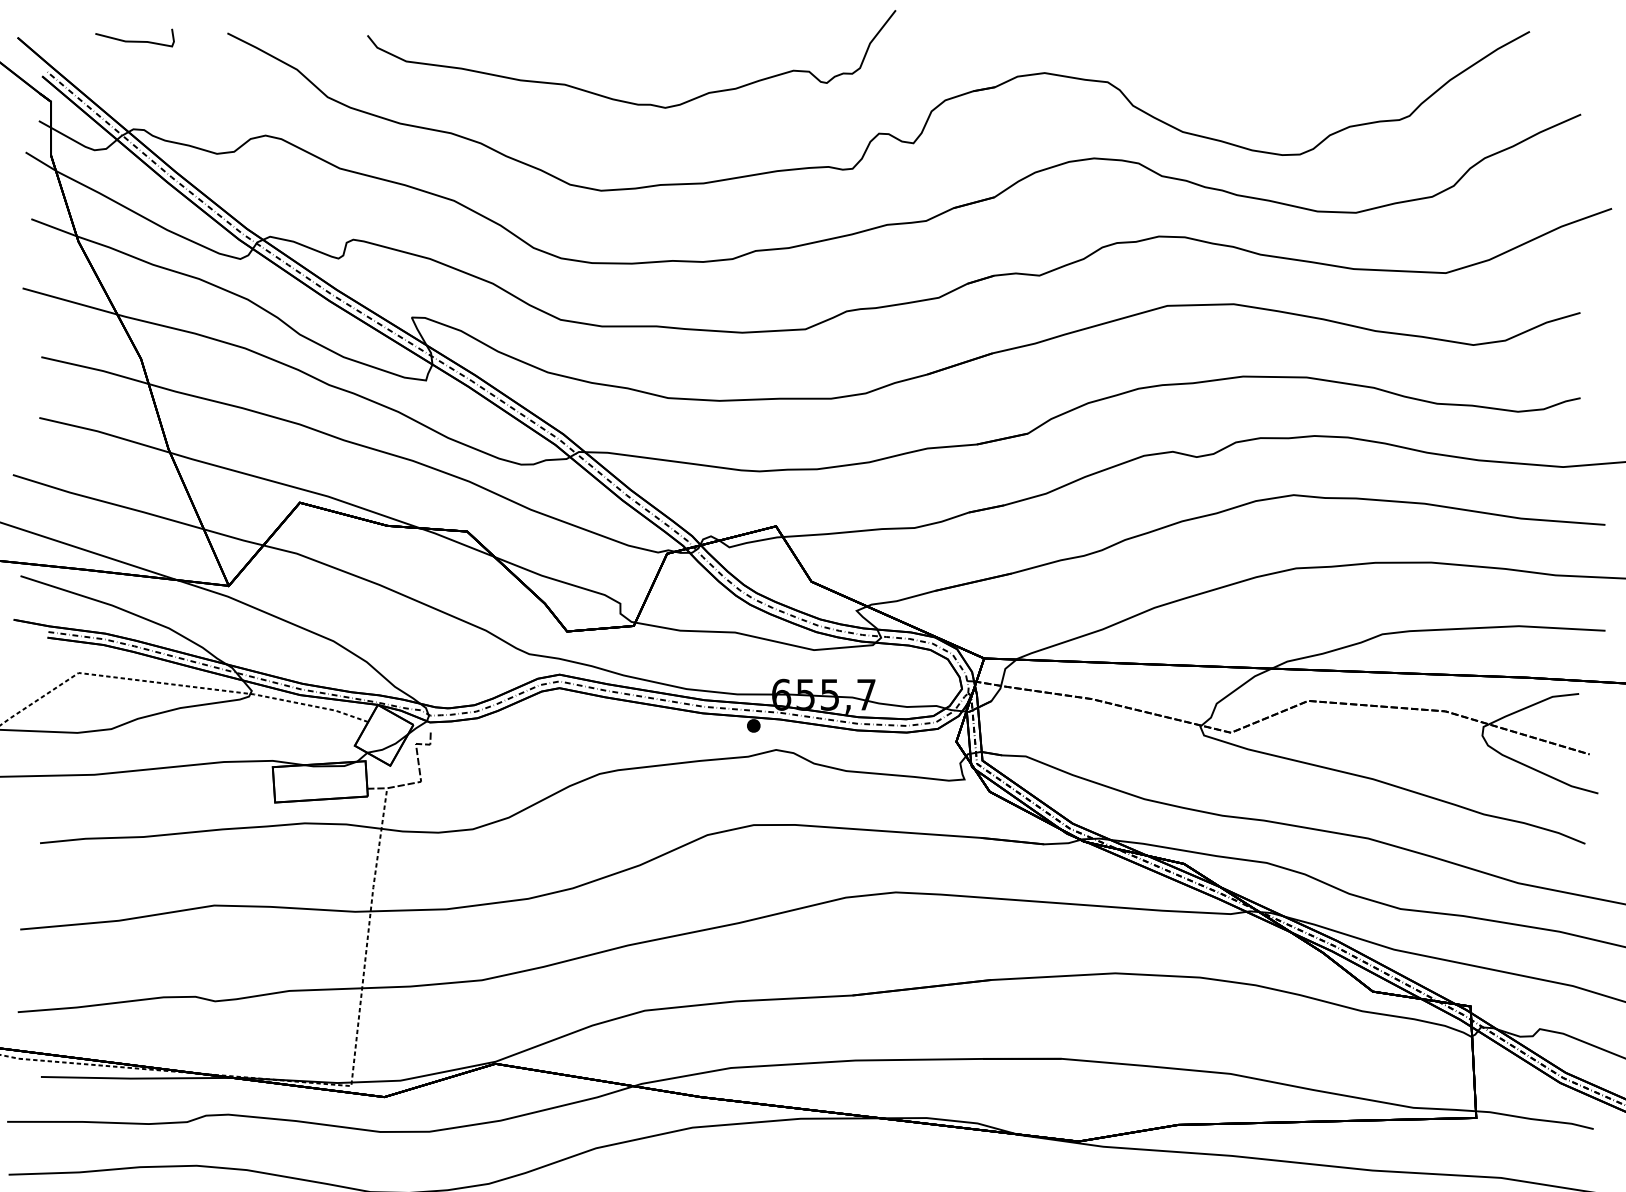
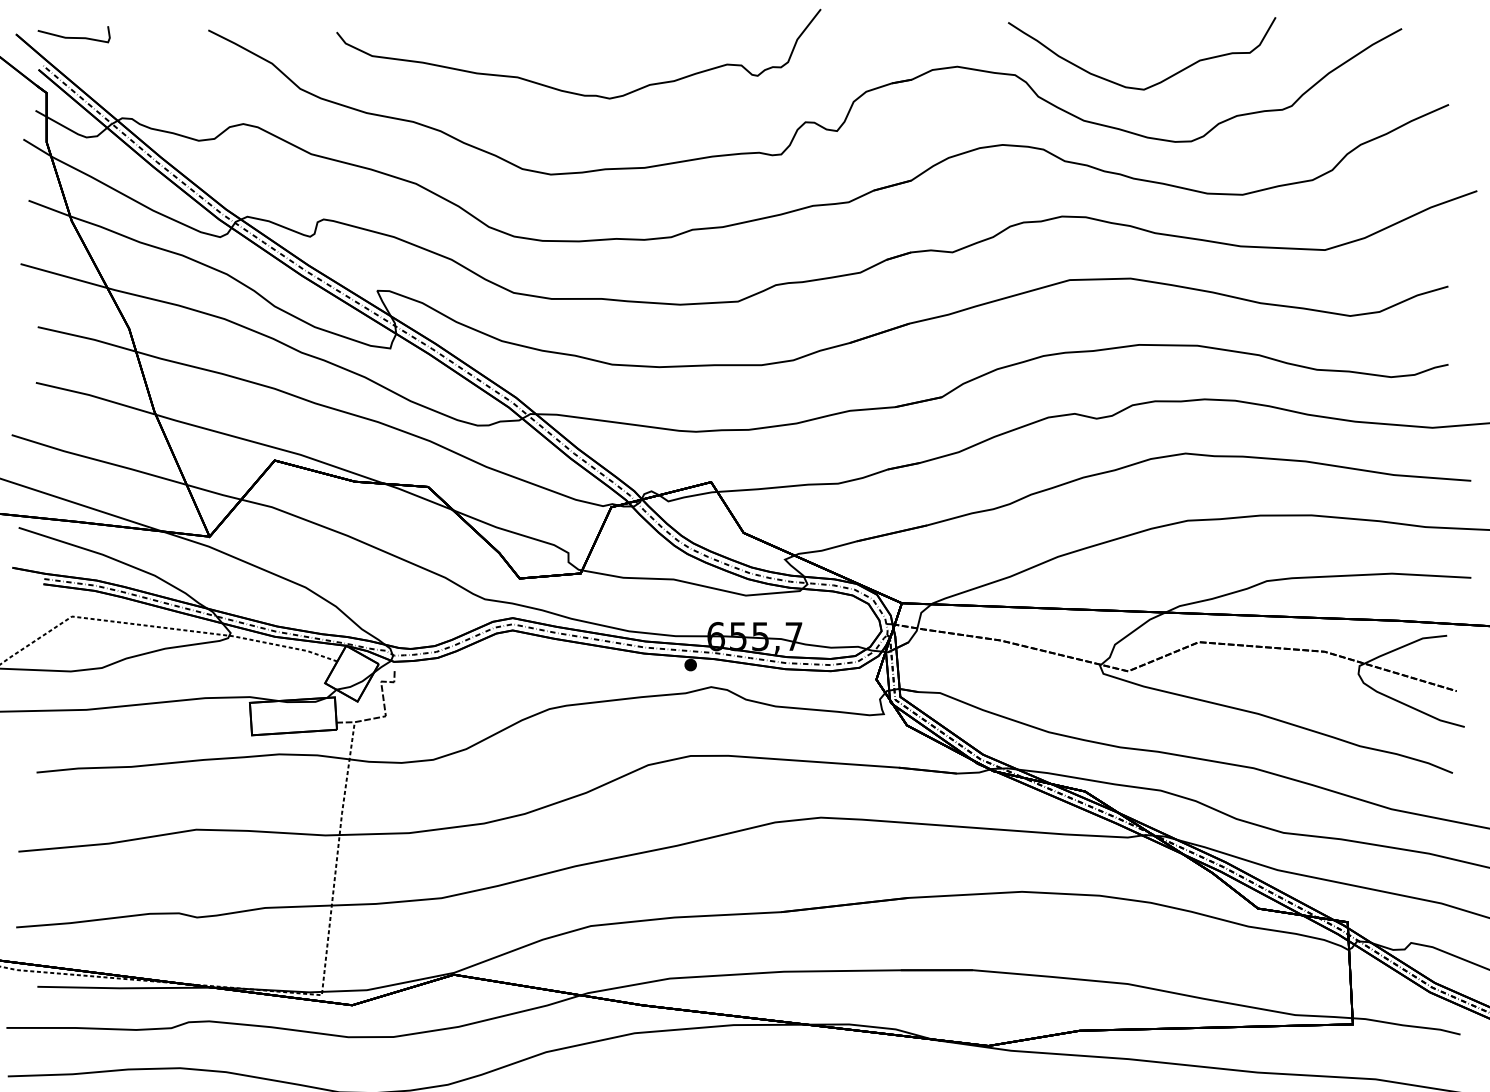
curve: (134, 40) -> (73, 36), moved
curve: (1260, 91) -> (1155, 83), added

